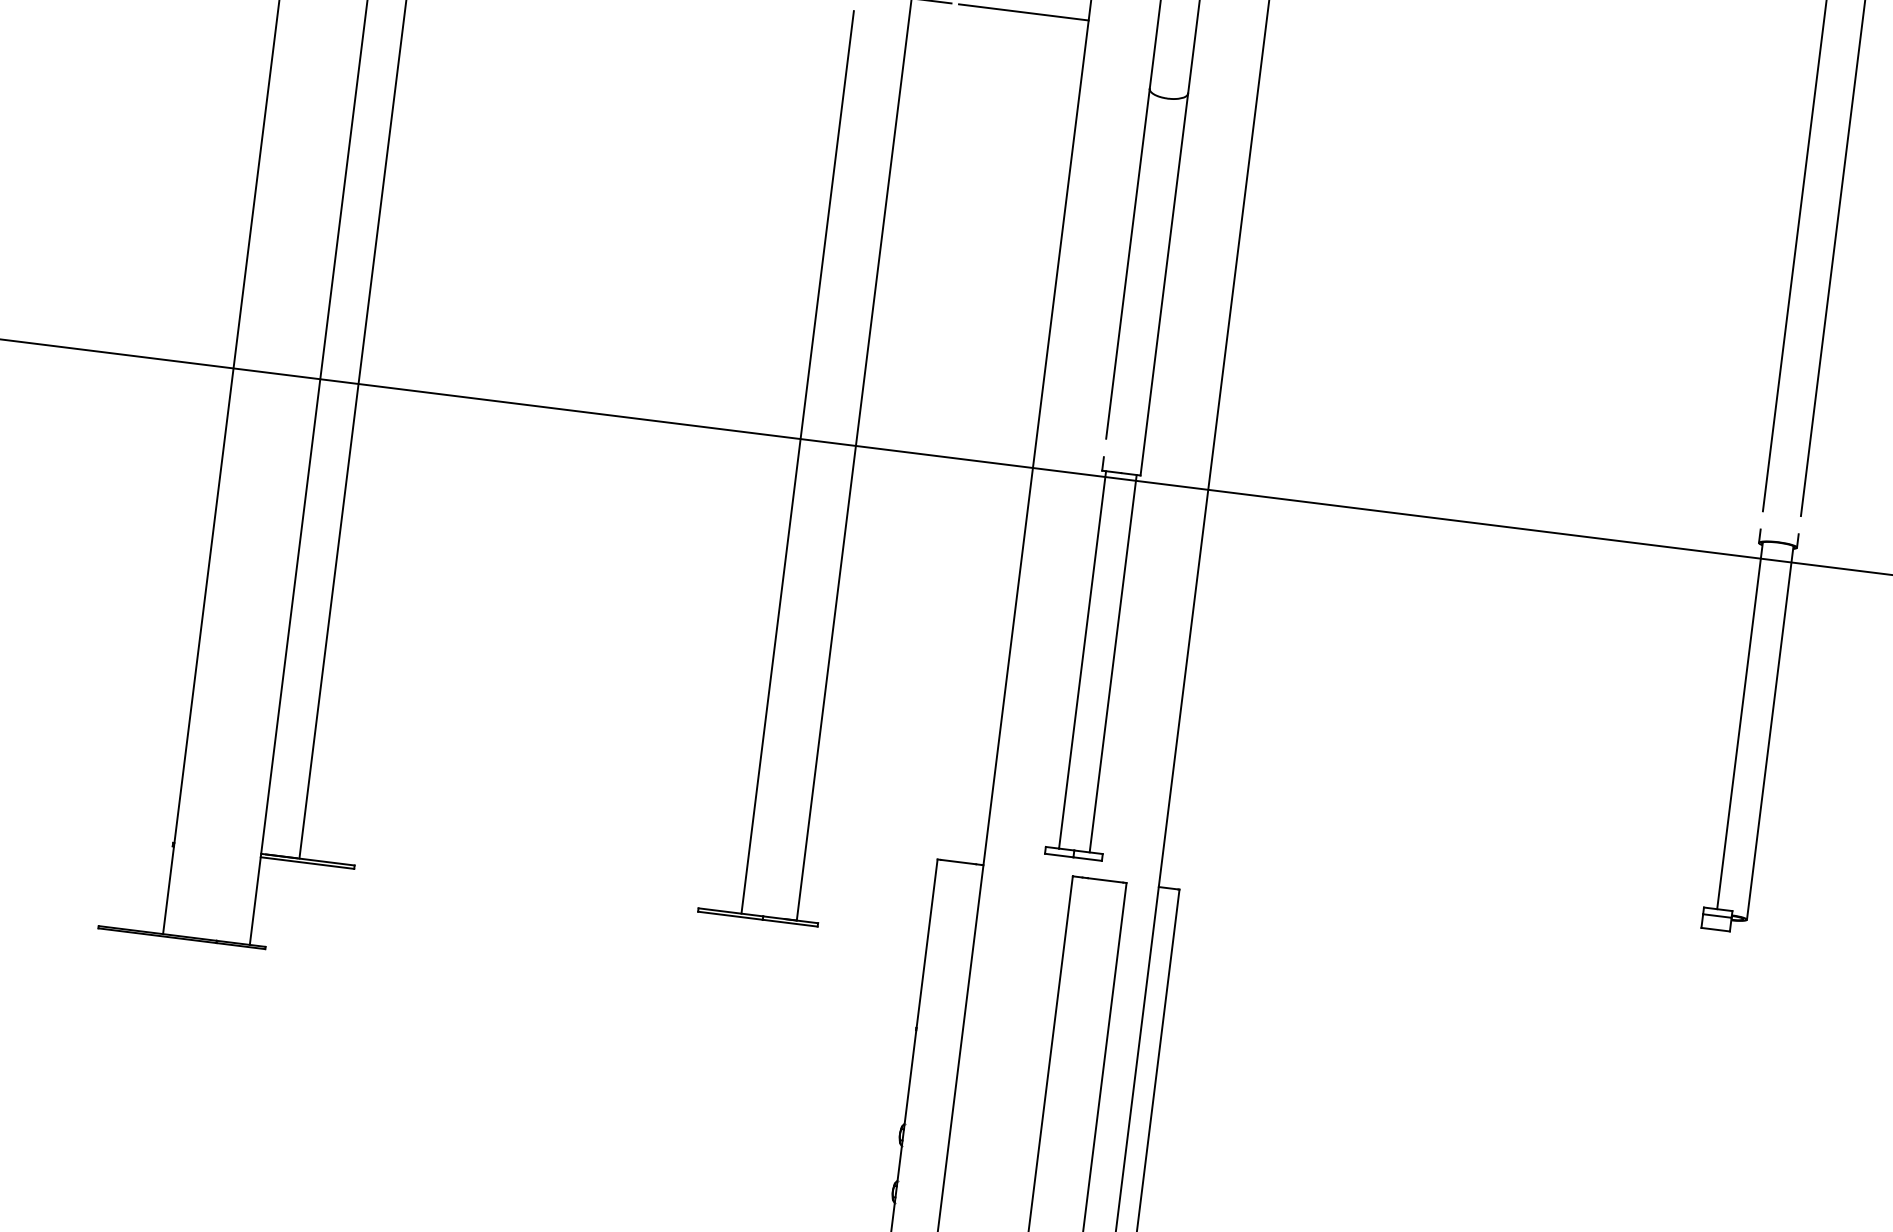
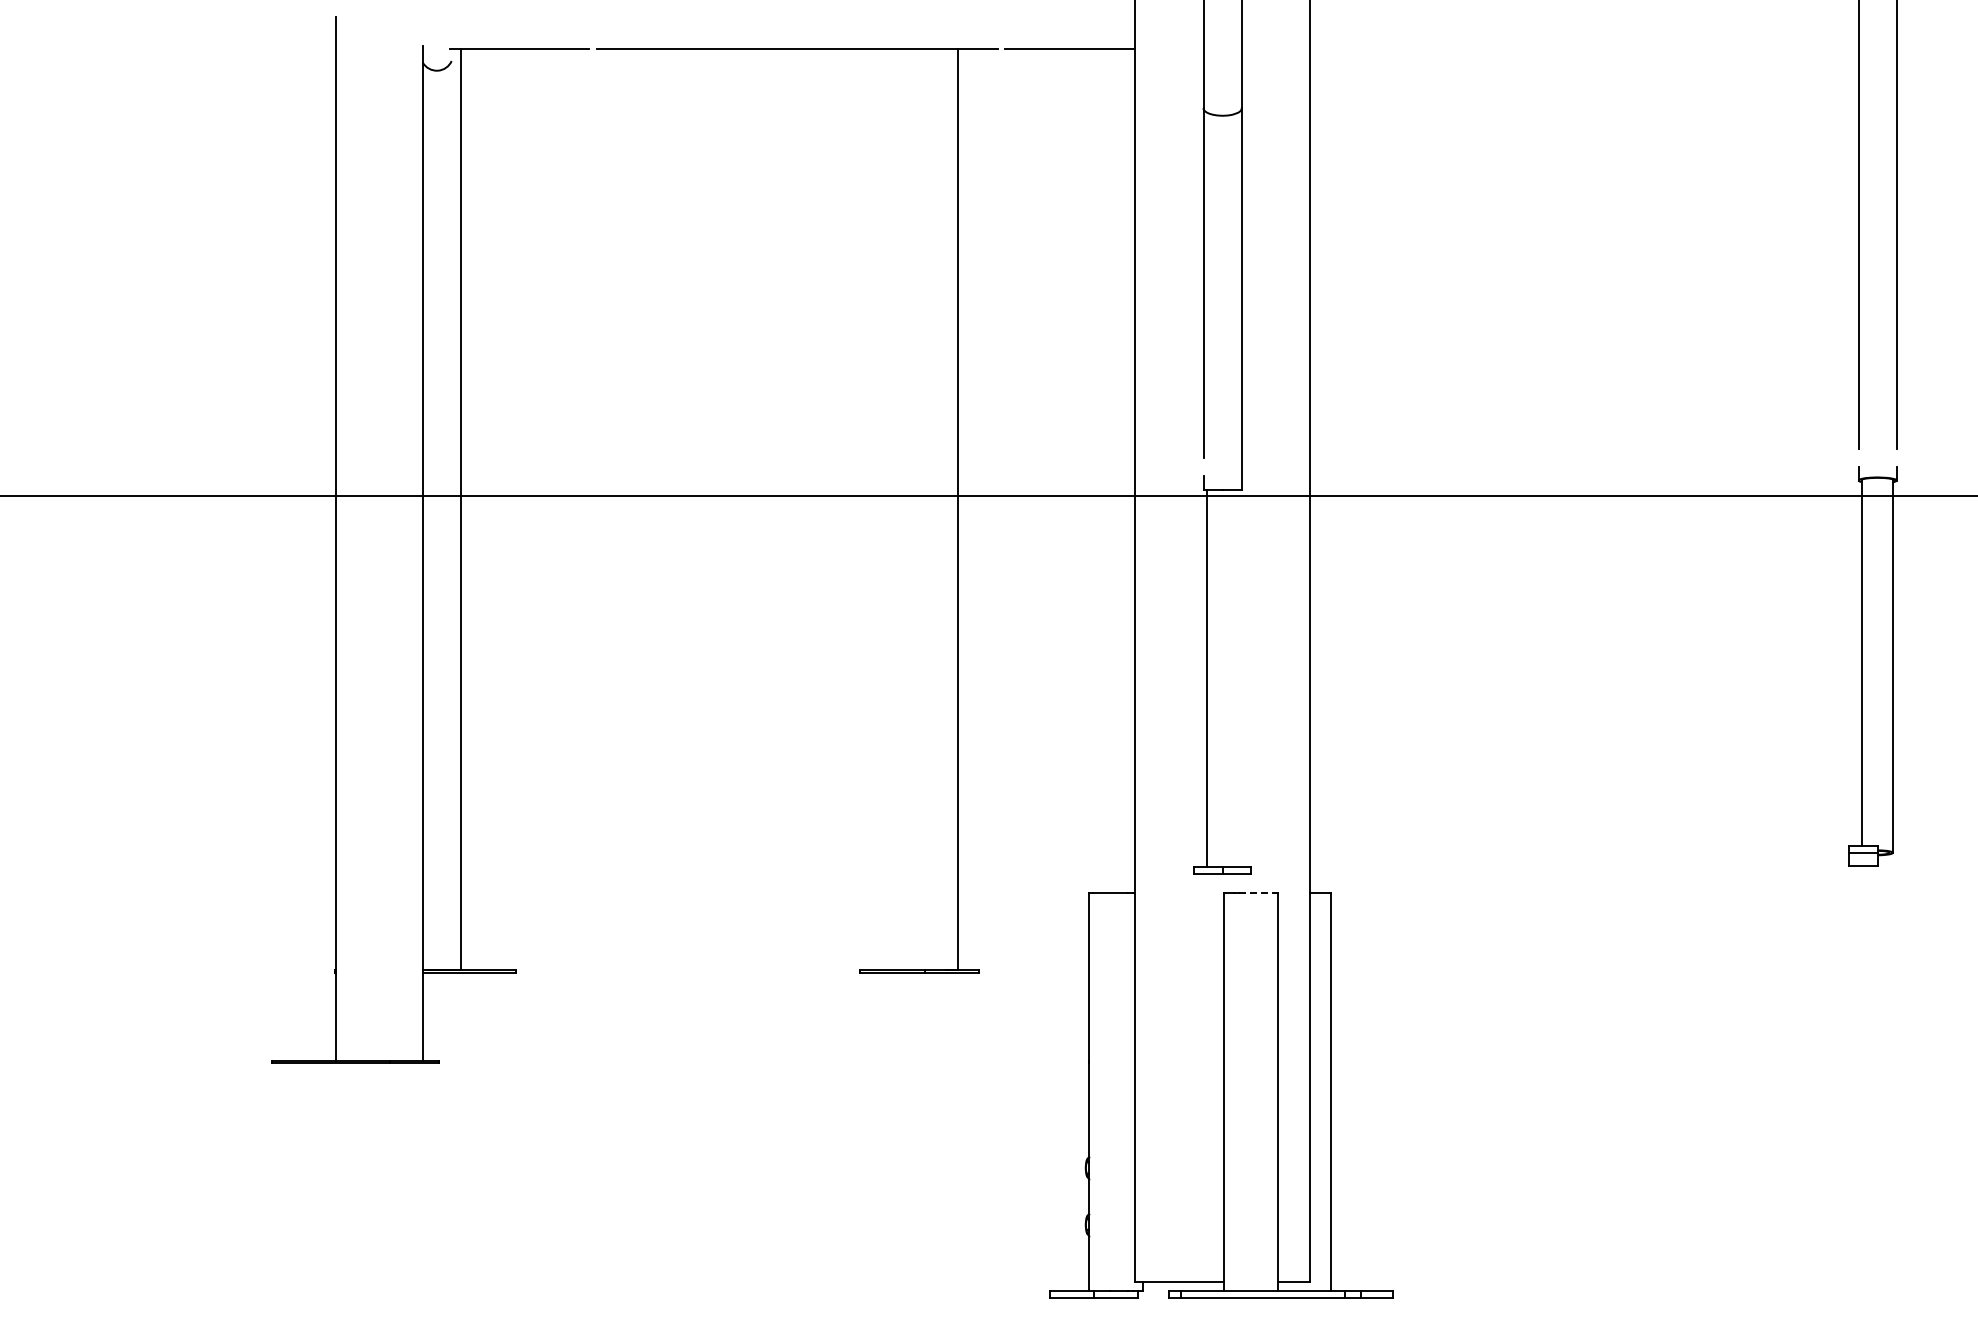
line: (797, 462) -> (902, 519), removed
line: (1112, 663) -> (1237, 678), removed
line: (1106, 880) -> (1257, 892), solid -> dashed

